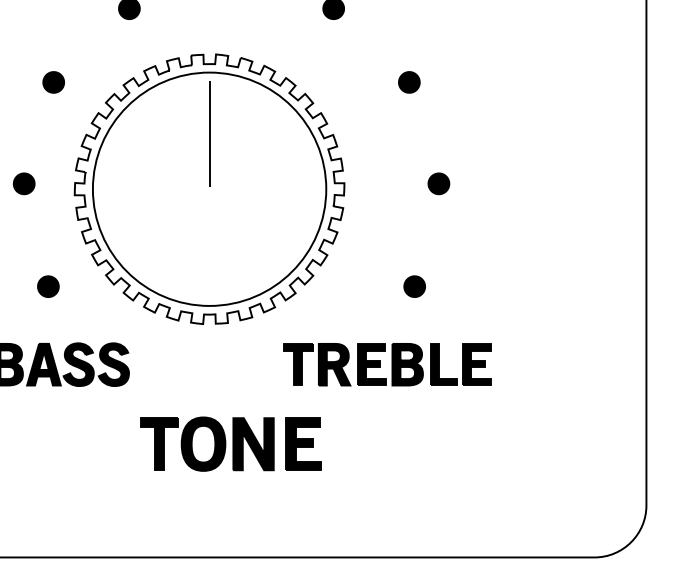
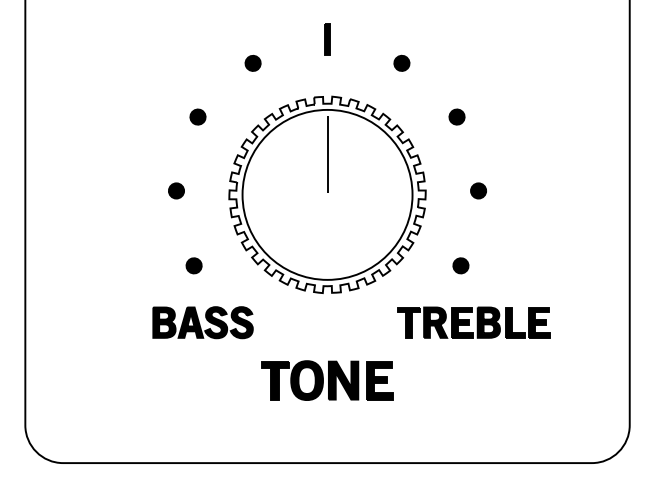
part: (209, 188) -> (327, 194), moved
part: (386, 364) -> (473, 322), moved

